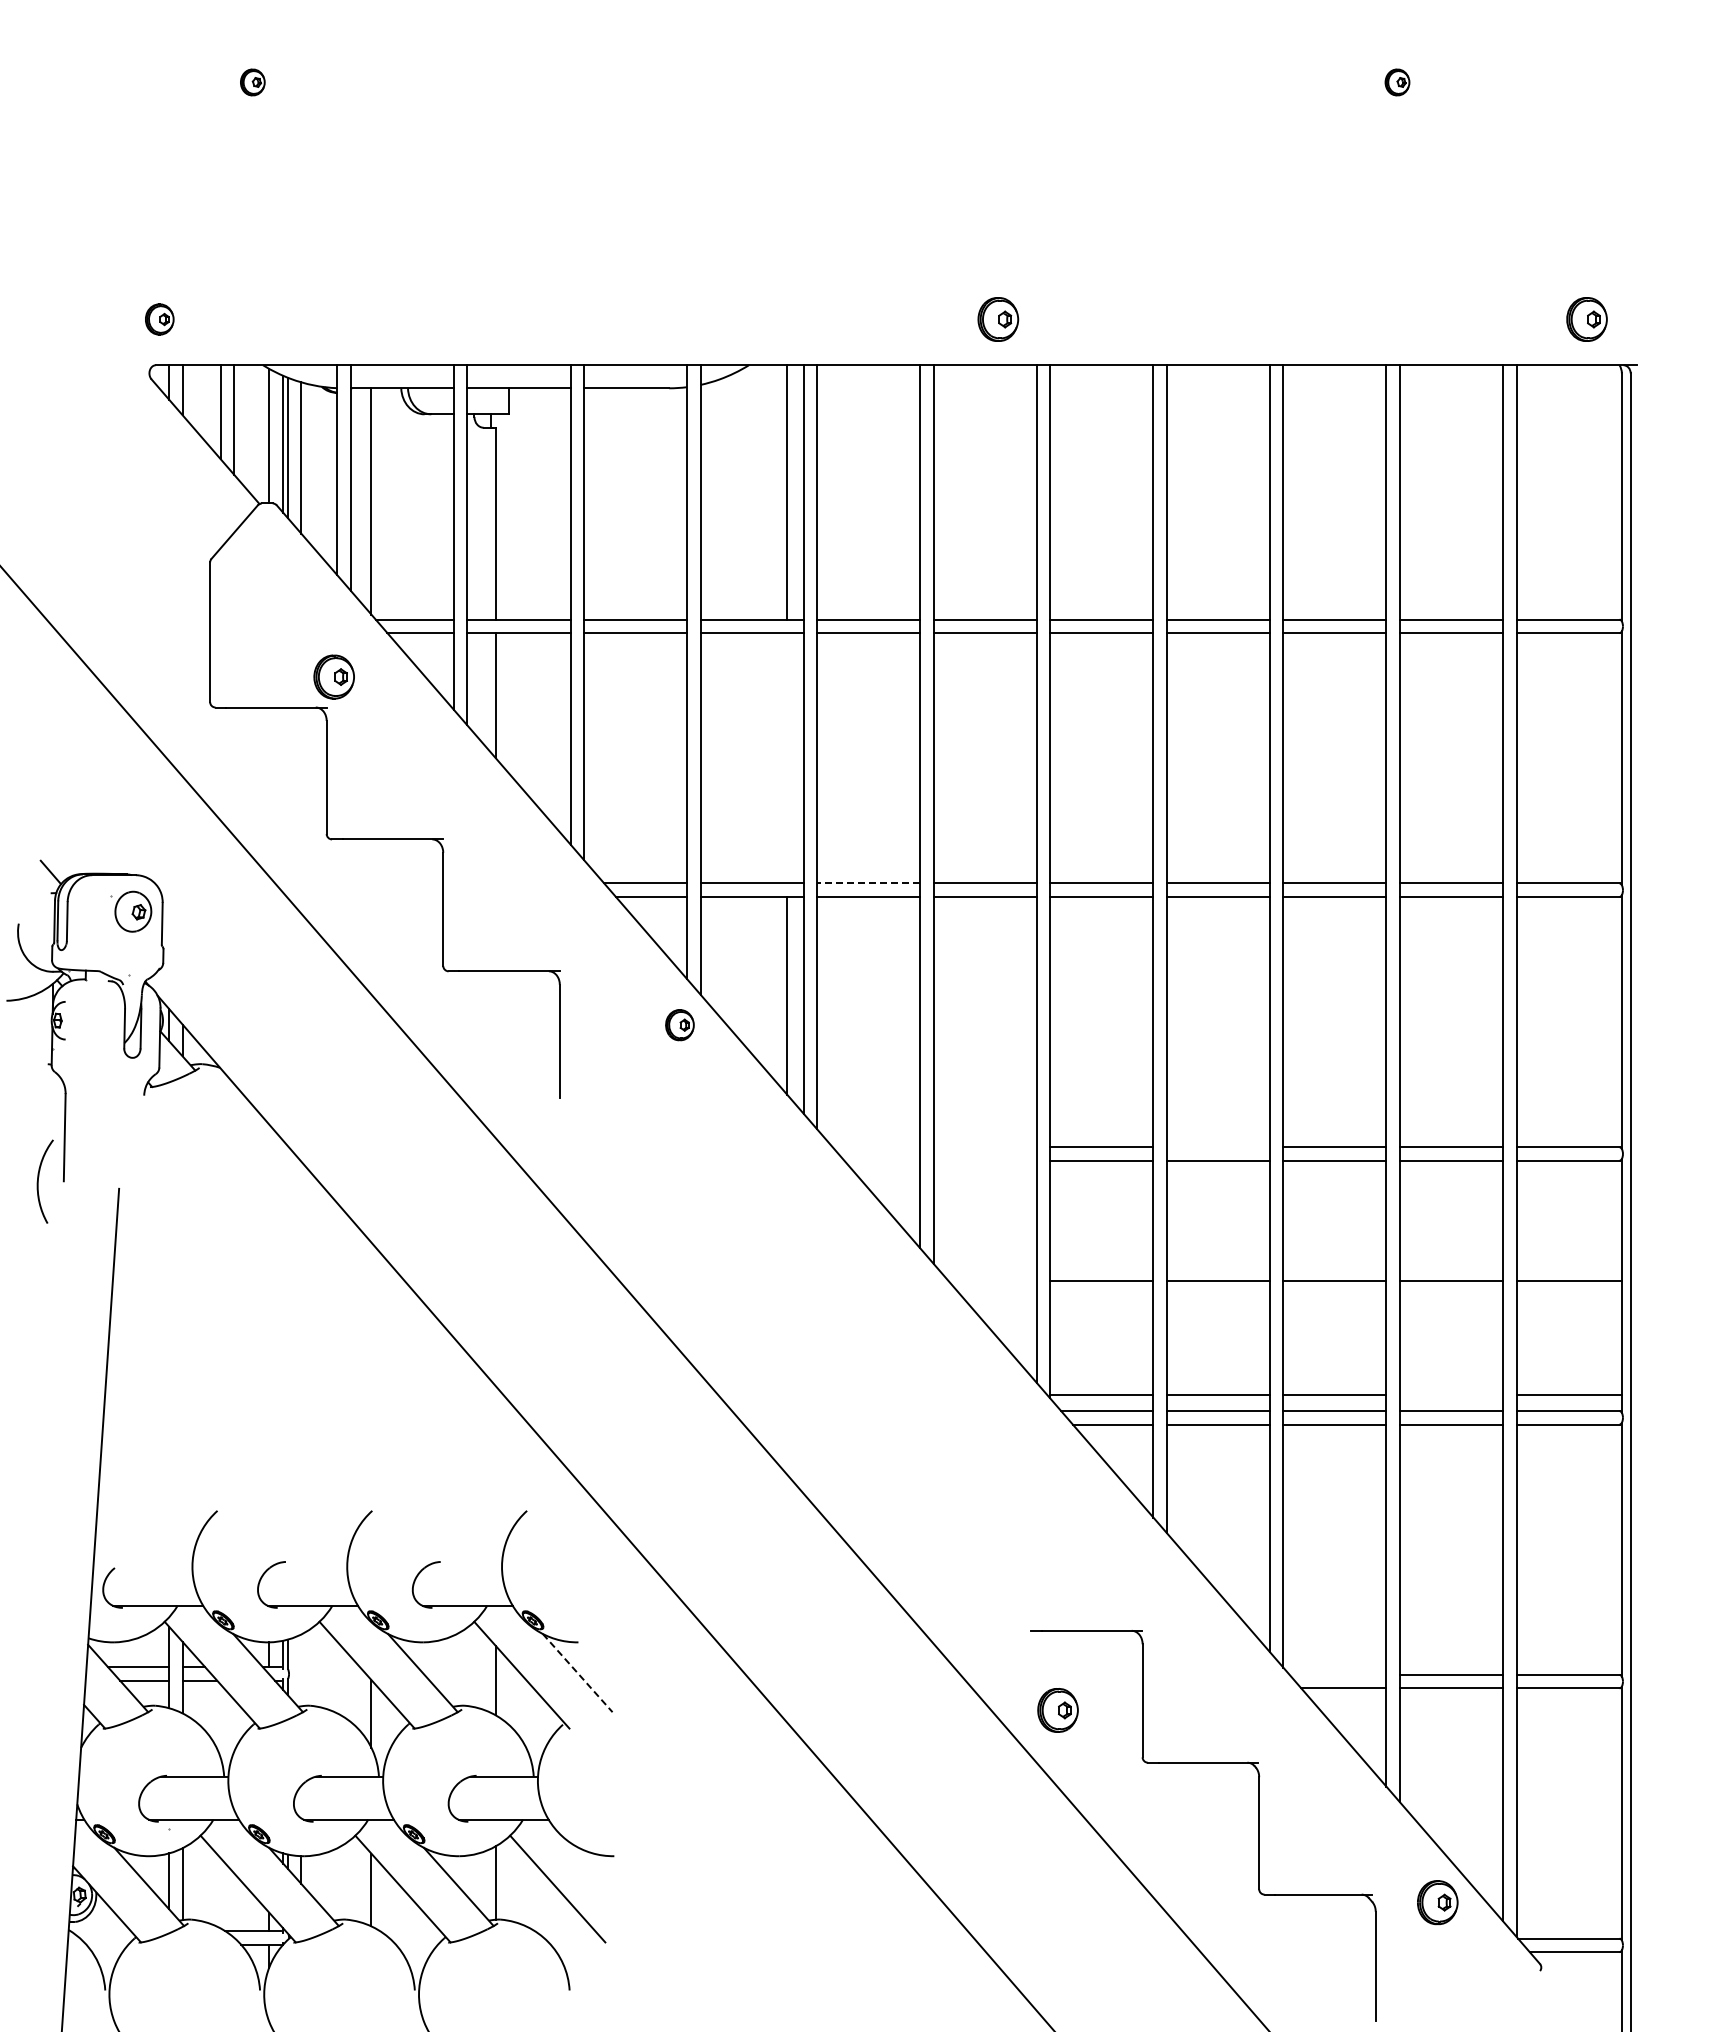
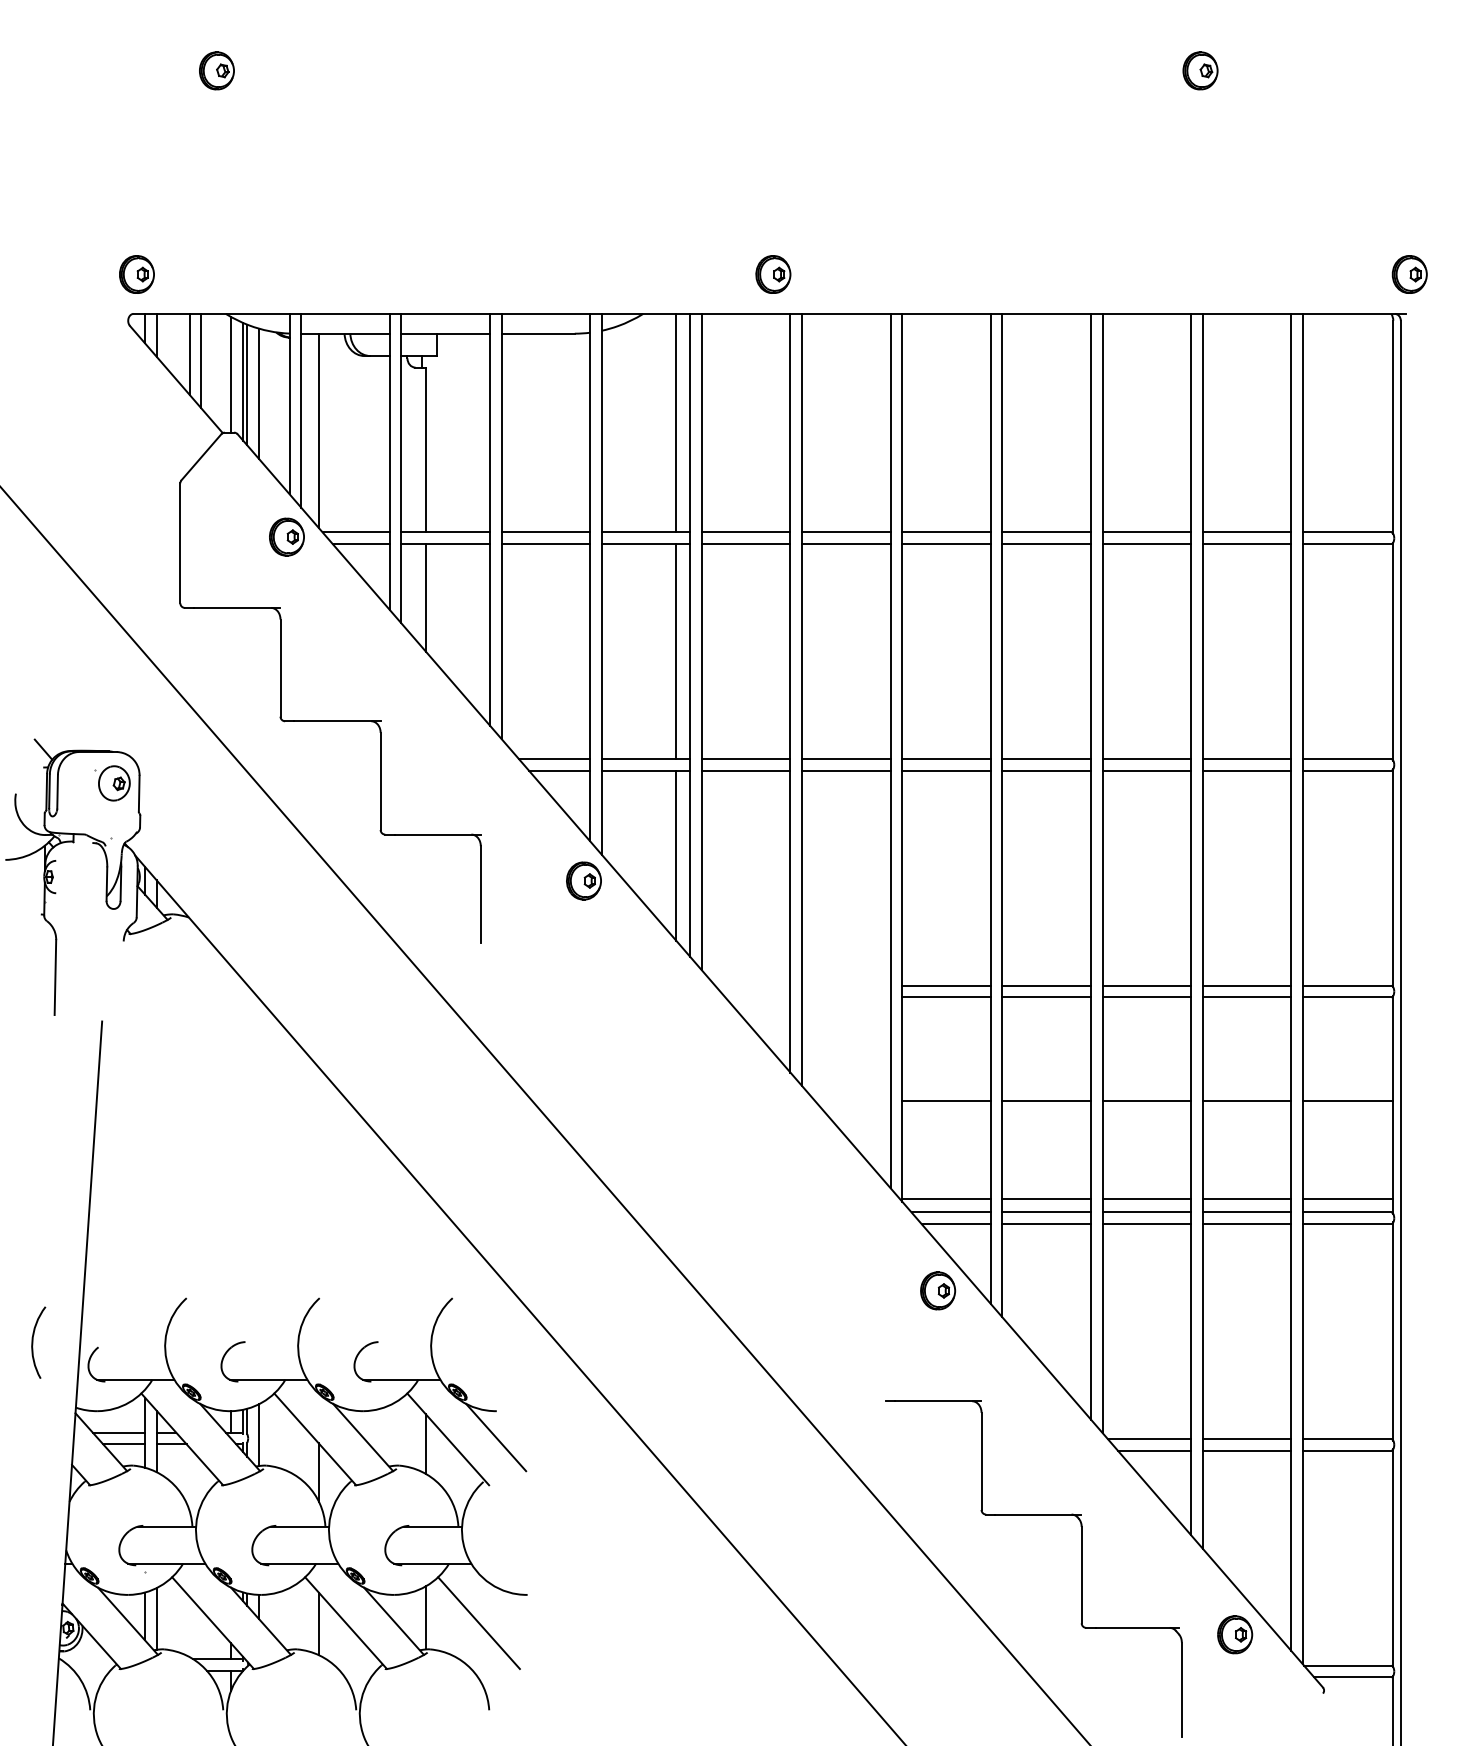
part: (252, 82) -> (216, 70), size x1.67
part: (1397, 82) -> (1200, 70), size x1.67
part: (159, 319) -> (136, 274), size x1.43
part: (998, 319) -> (773, 274), moved
part: (1586, 319) -> (1409, 274), moved
part: (333, 676) -> (286, 536), moved
line: (787, 758) -> (676, 651), added
line: (868, 883) -> (746, 759), dashed -> solid
part: (679, 1024) -> (583, 880), size x1.43
line: (1217, 1147) -> (1045, 985), added
arc: (38, 1181) -> (32, 1342), moved
line: (1451, 1395) -> (1246, 1199), added
line: (301, 1670) -> (258, 1435), added
line: (578, 1673) -> (496, 1437), dashed -> solid
line: (1337, 1674) -> (1148, 1438), added
part: (1057, 1710) -> (937, 1291), moved

